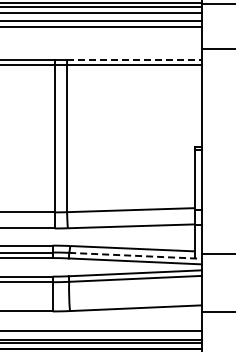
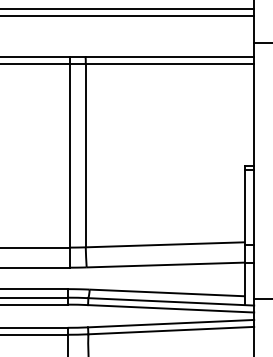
line: (134, 59) -> (169, 56), dashed -> solid
line: (136, 255) -> (172, 301), dashed -> solid

